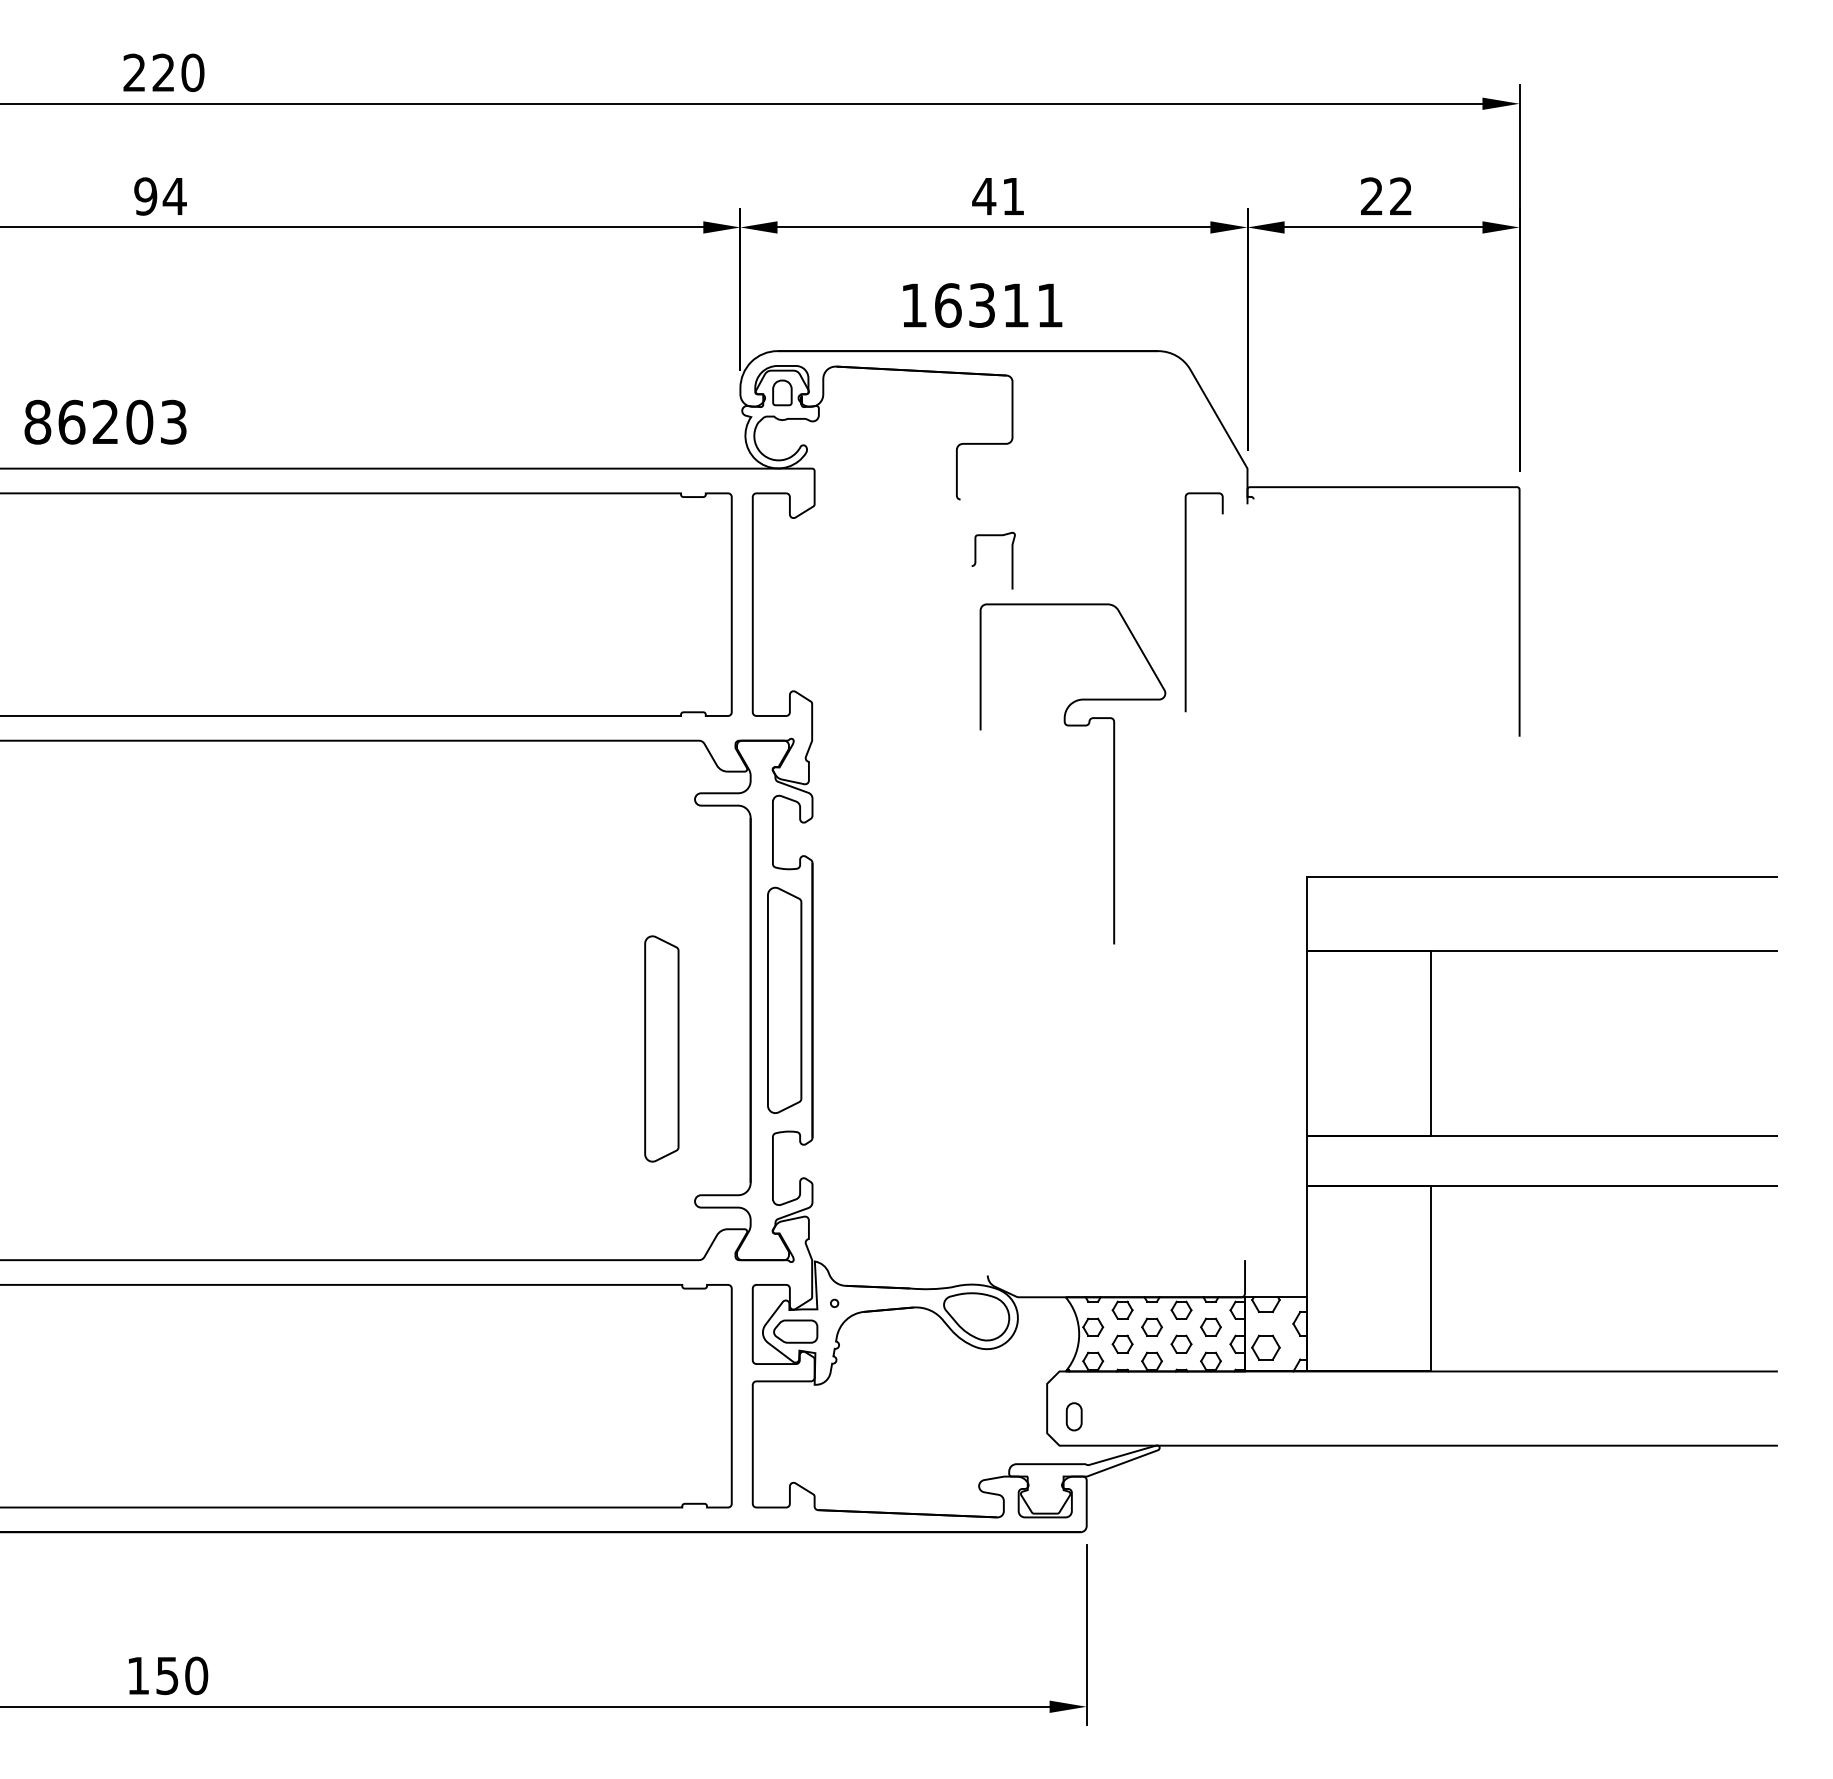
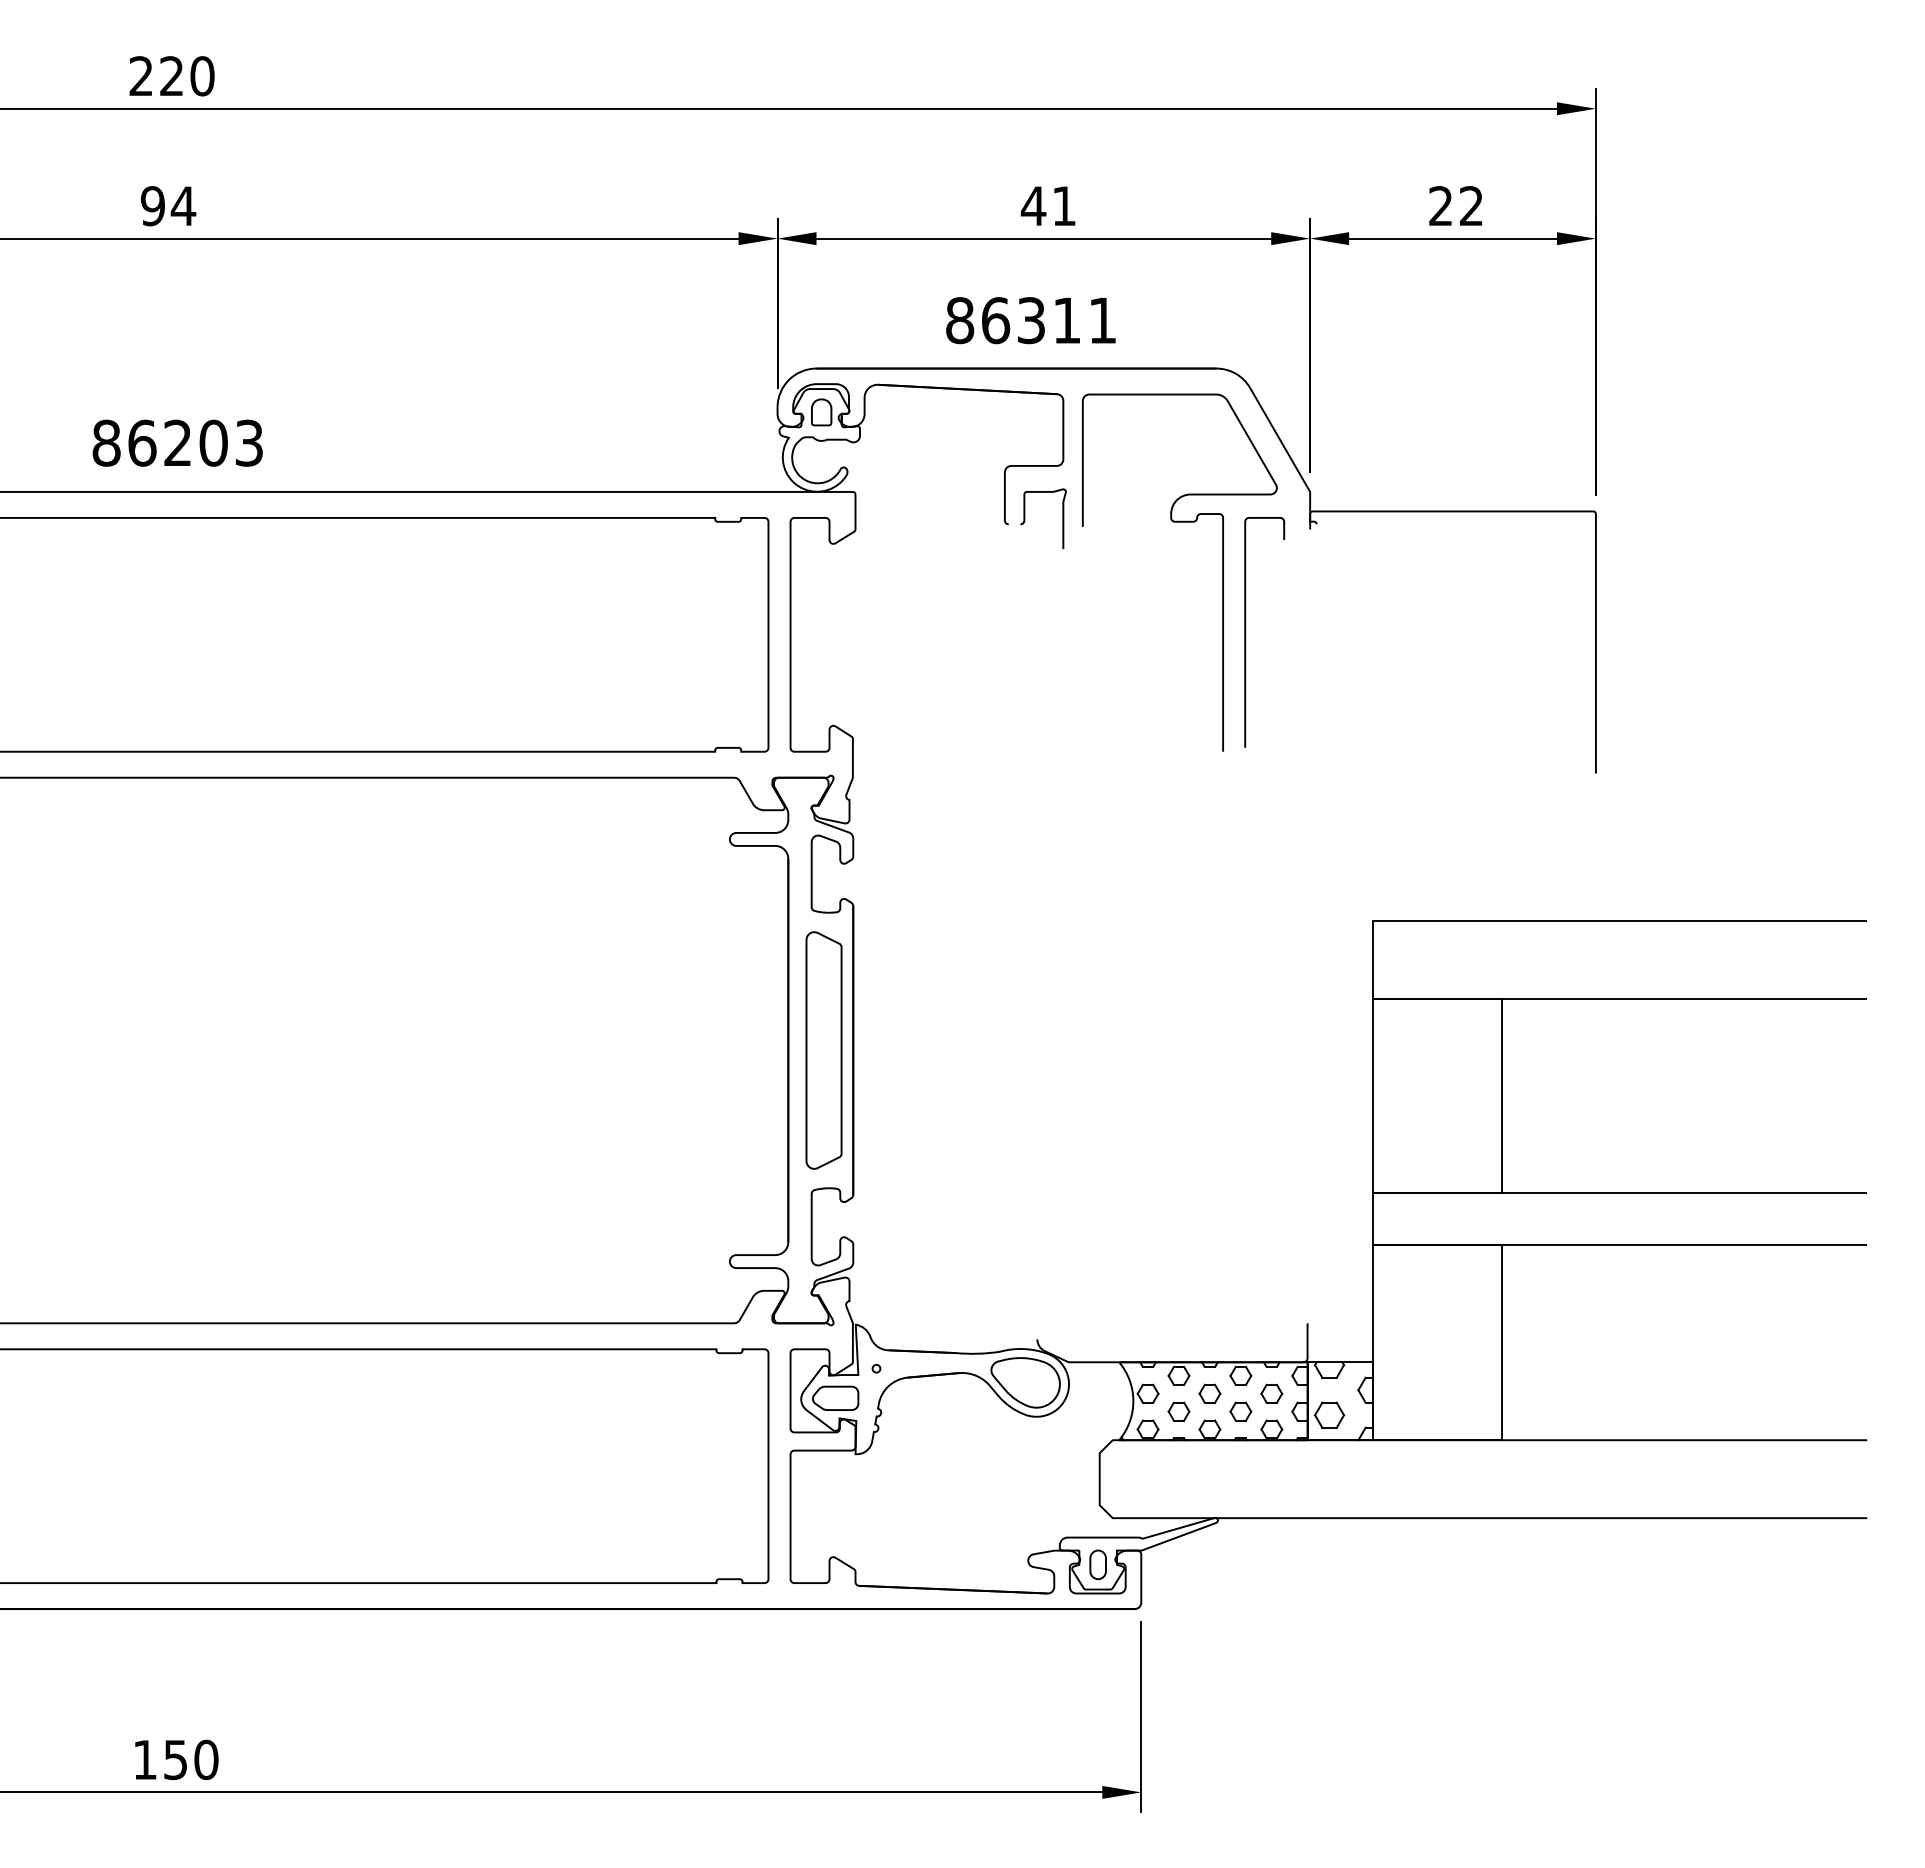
text: (914, 305) -> (960, 320), 16311 -> 86311
text: (105, 421) -> (177, 442), moved
curve: (976, 560) -> (1025, 518), moved
curve: (1113, 773) -> (1222, 572), moved
part: (661, 1048) -> (694, 1101), removed
part: (1073, 1416) -> (1097, 1564), moved

